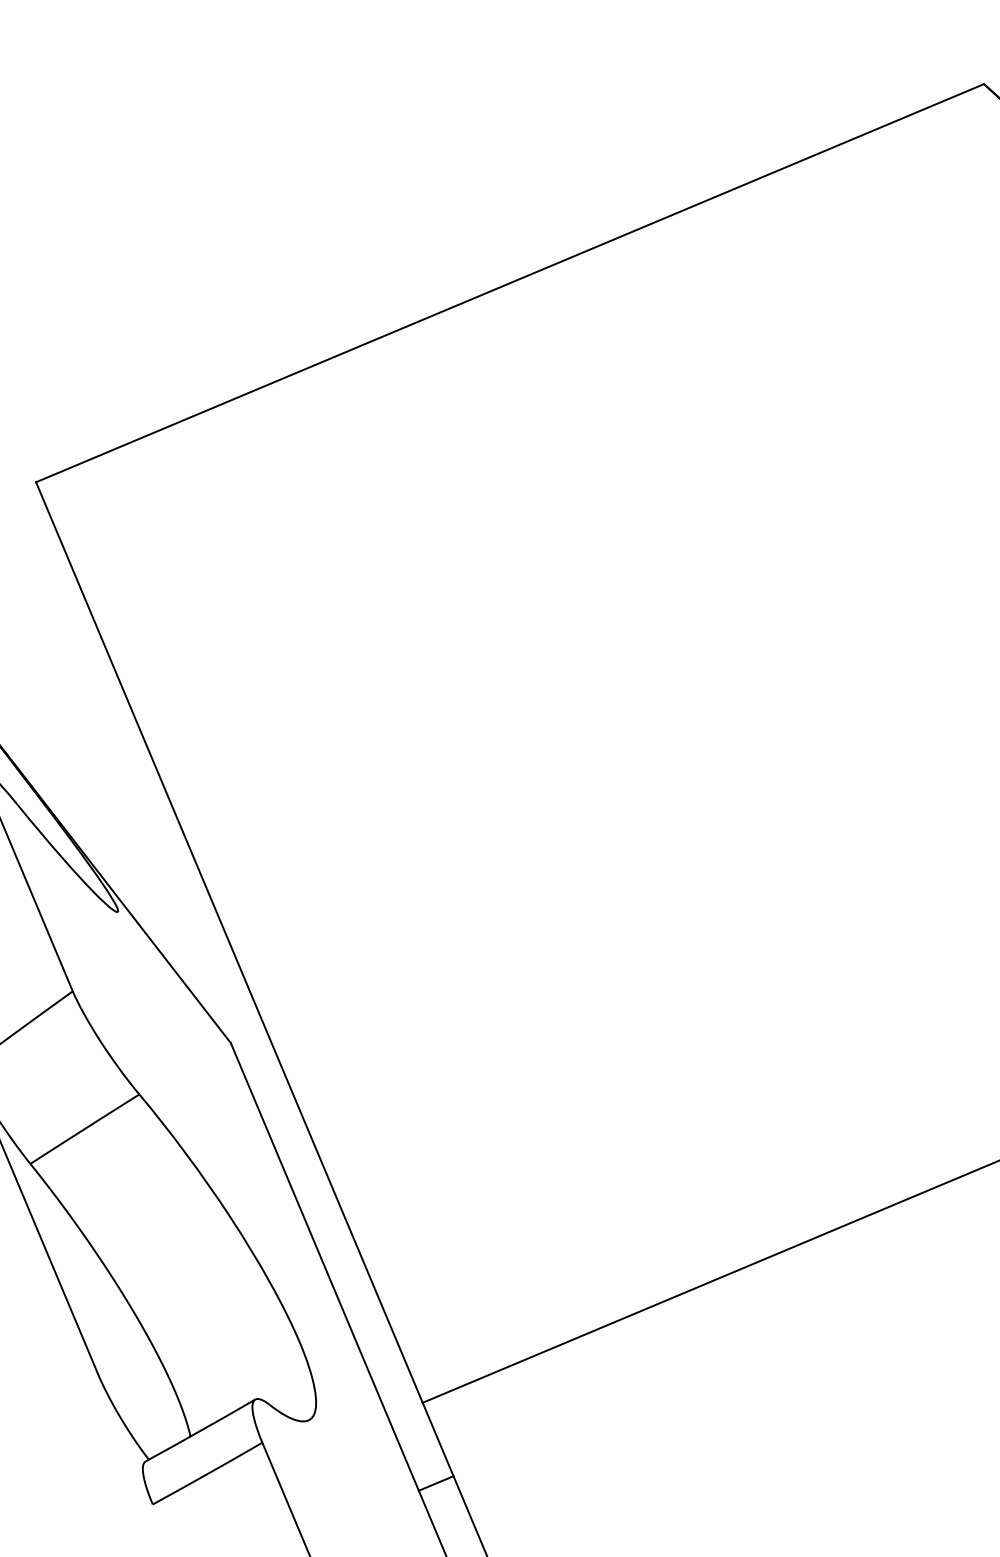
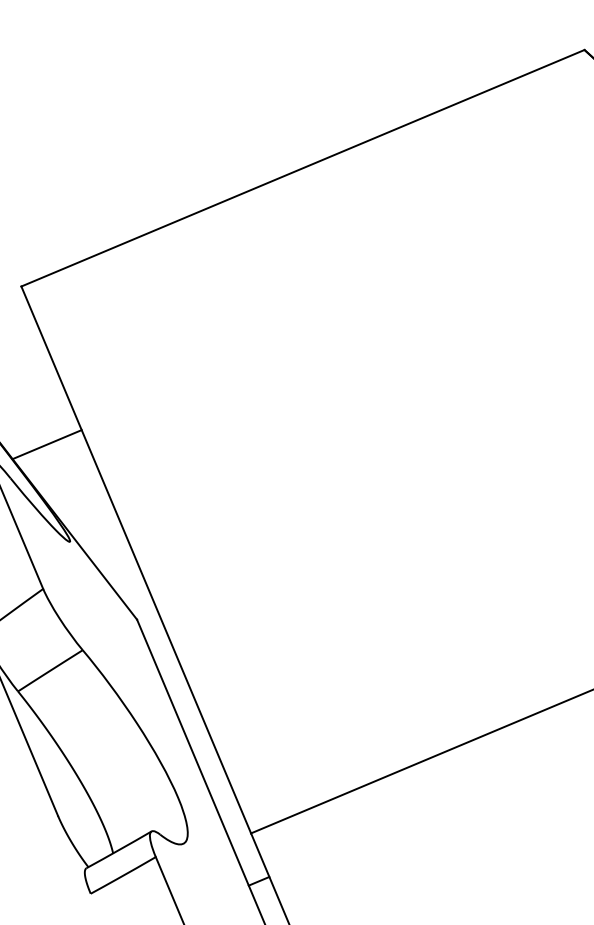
line: (78, 748) -> (46, 444), added

